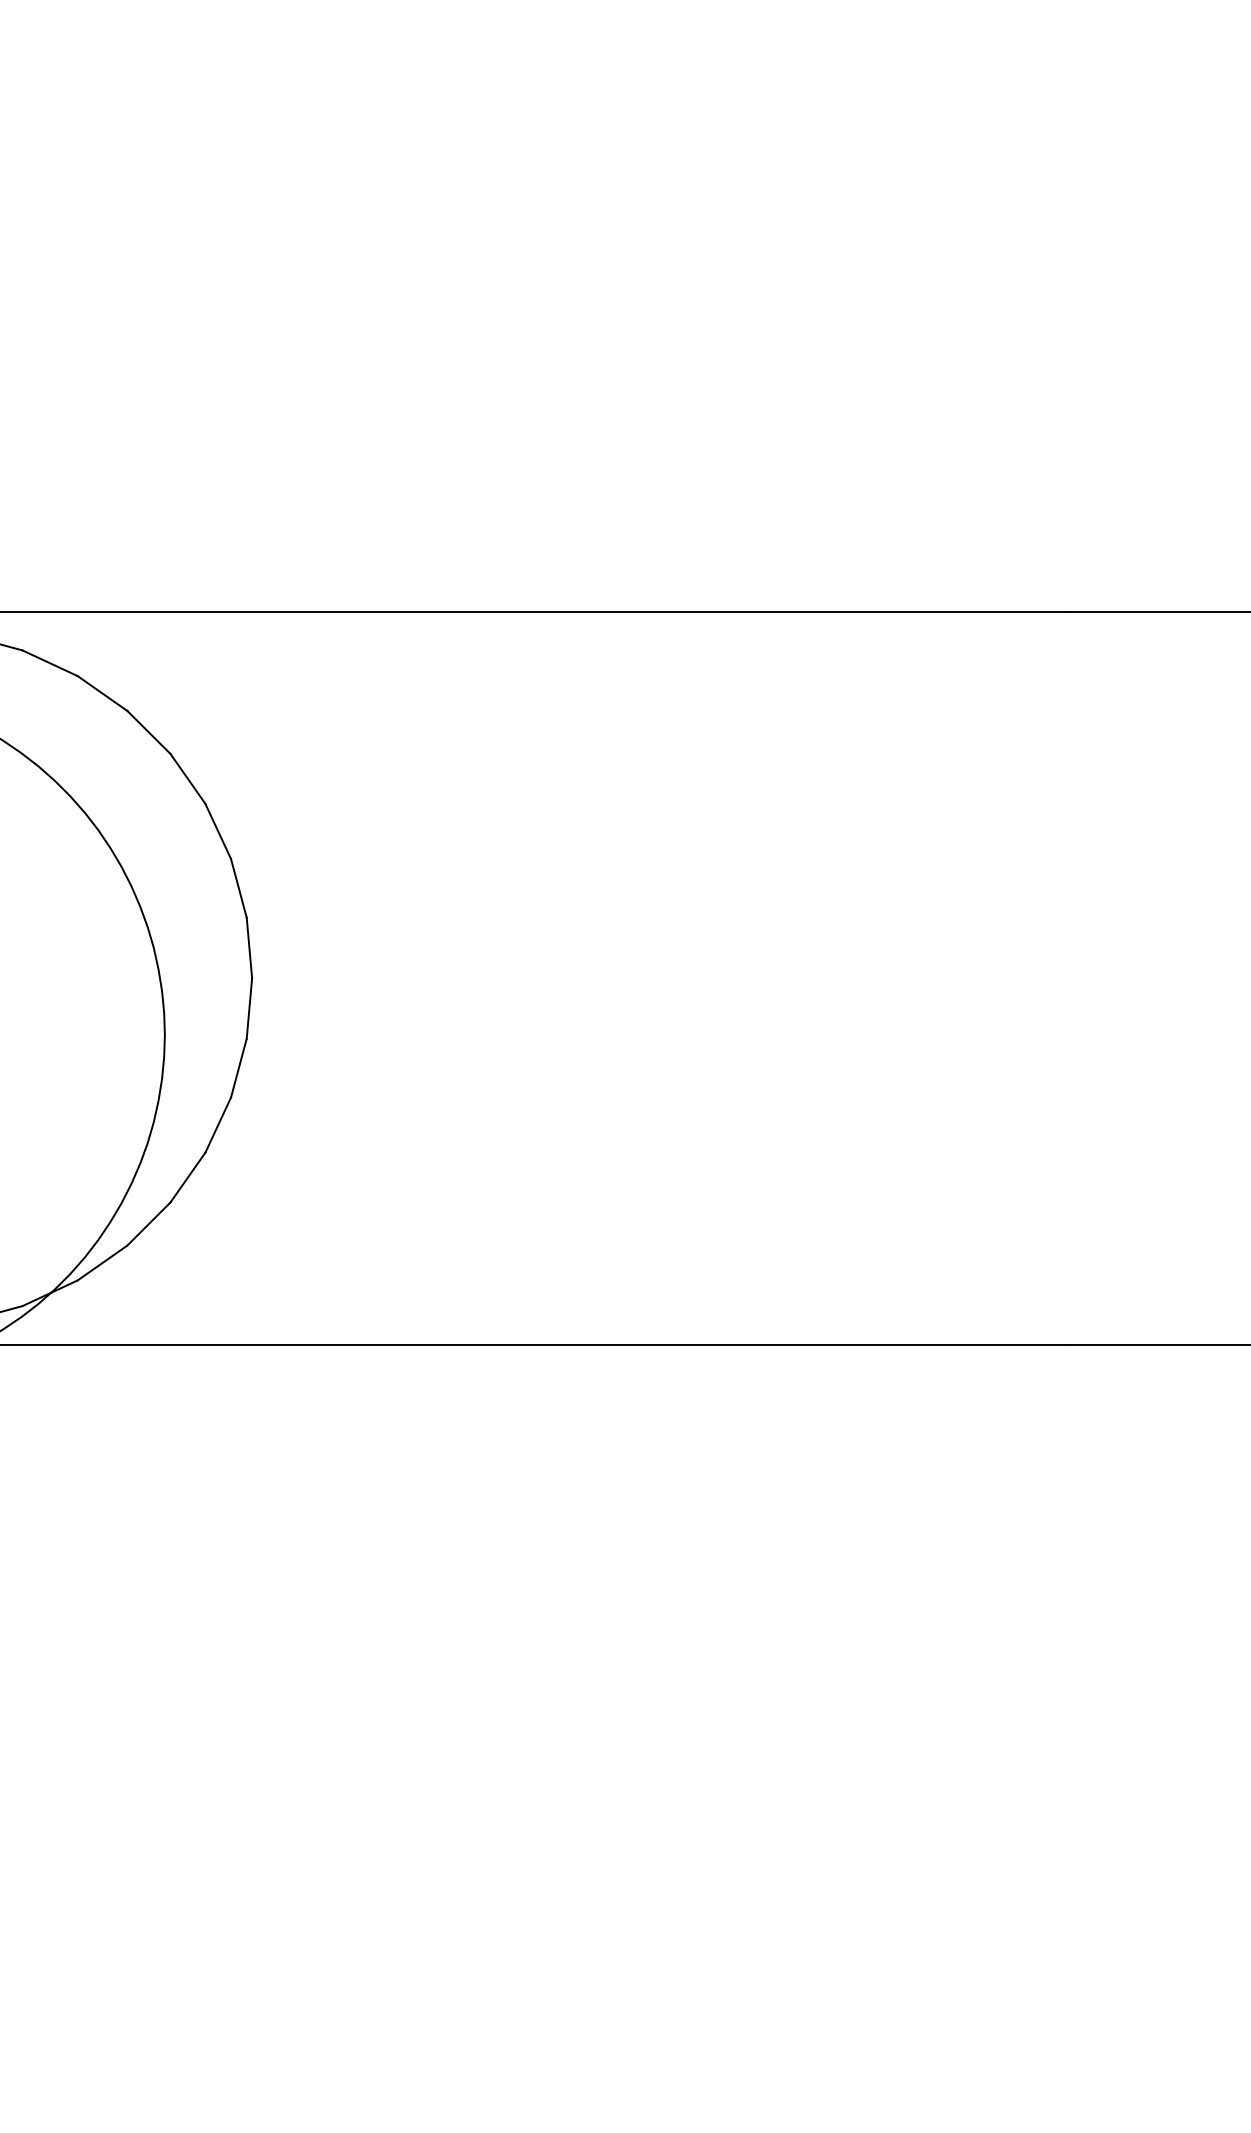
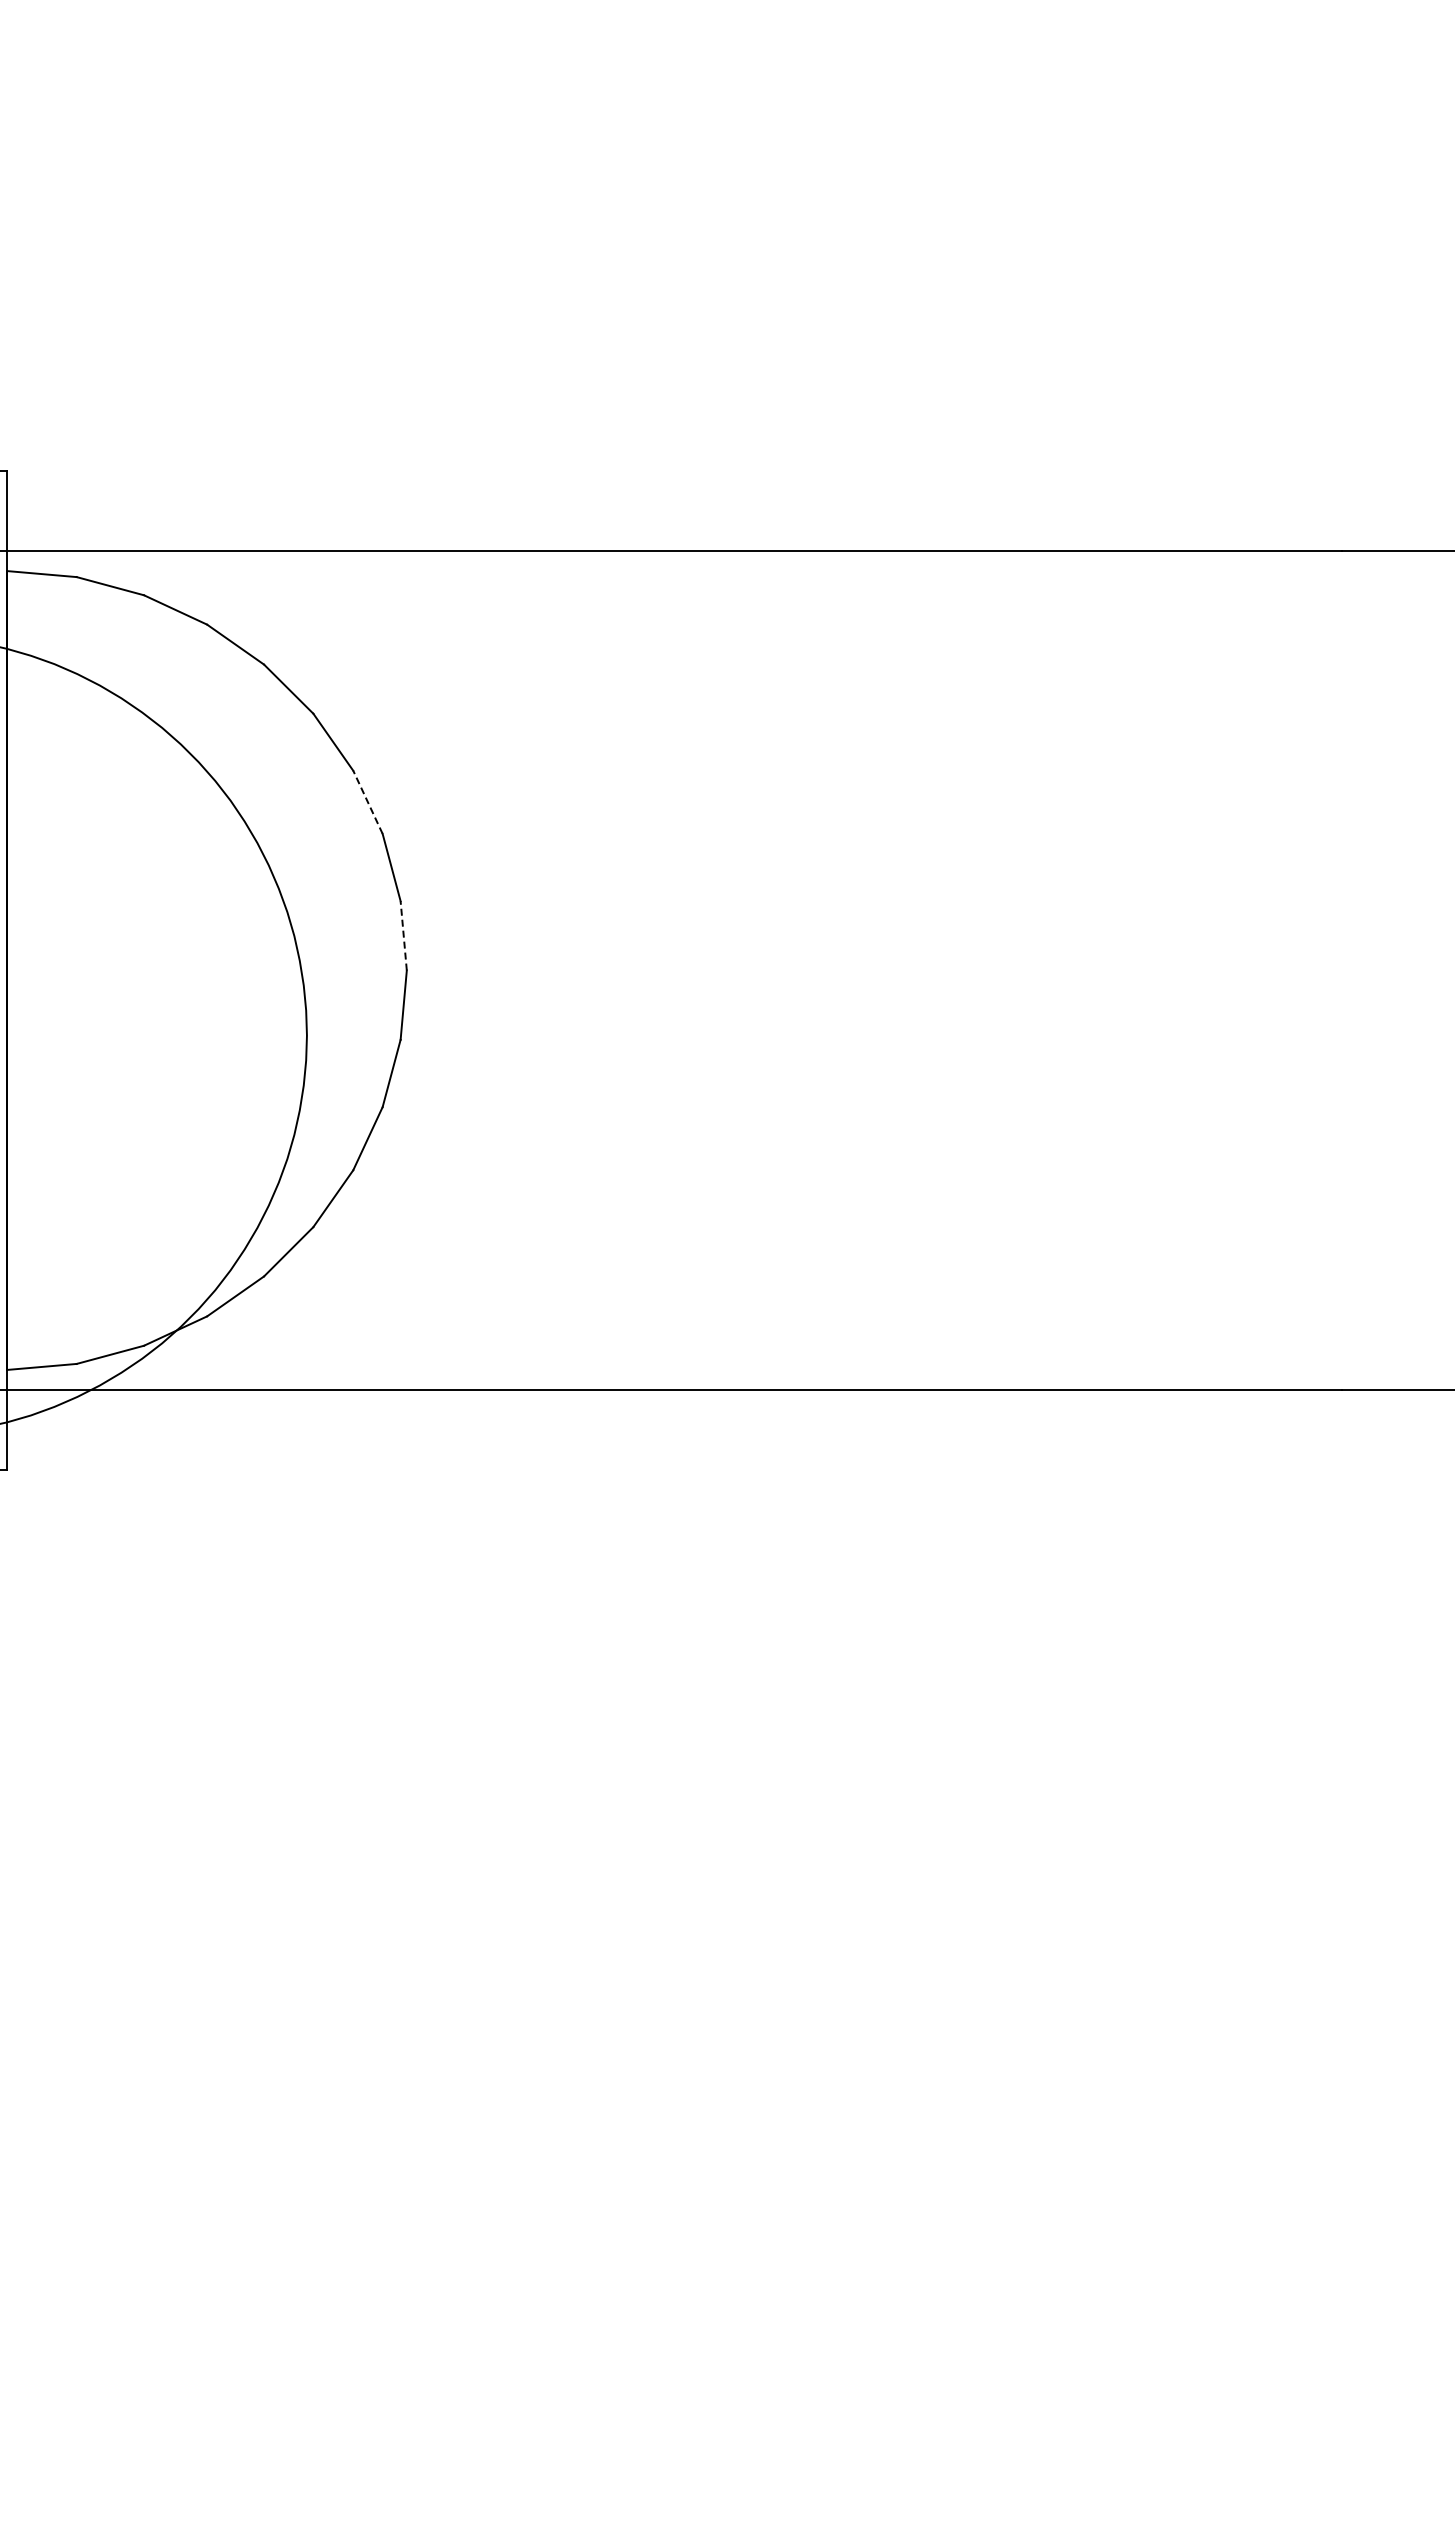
line: (217, 831) -> (367, 802), solid -> dashed
line: (249, 947) -> (403, 935), solid -> dashed

